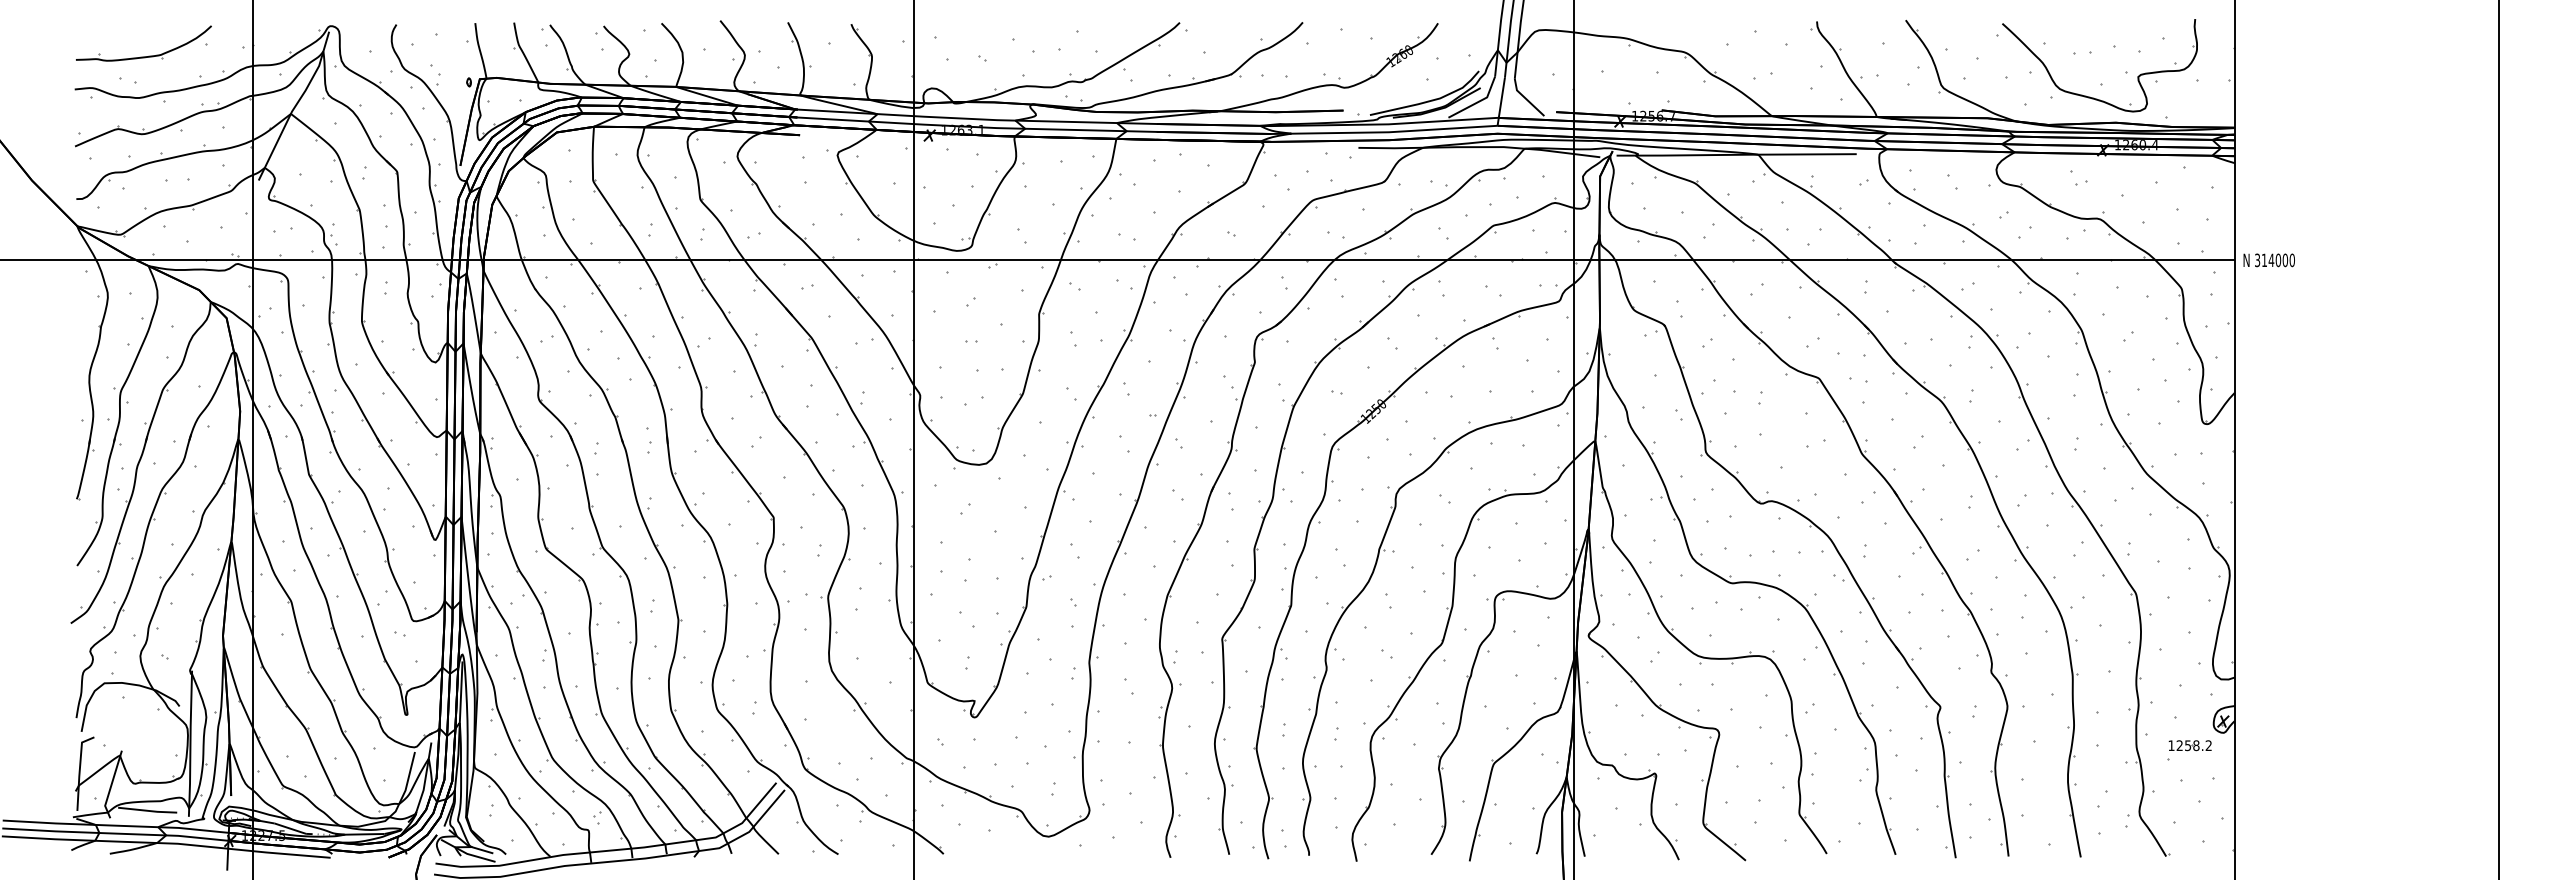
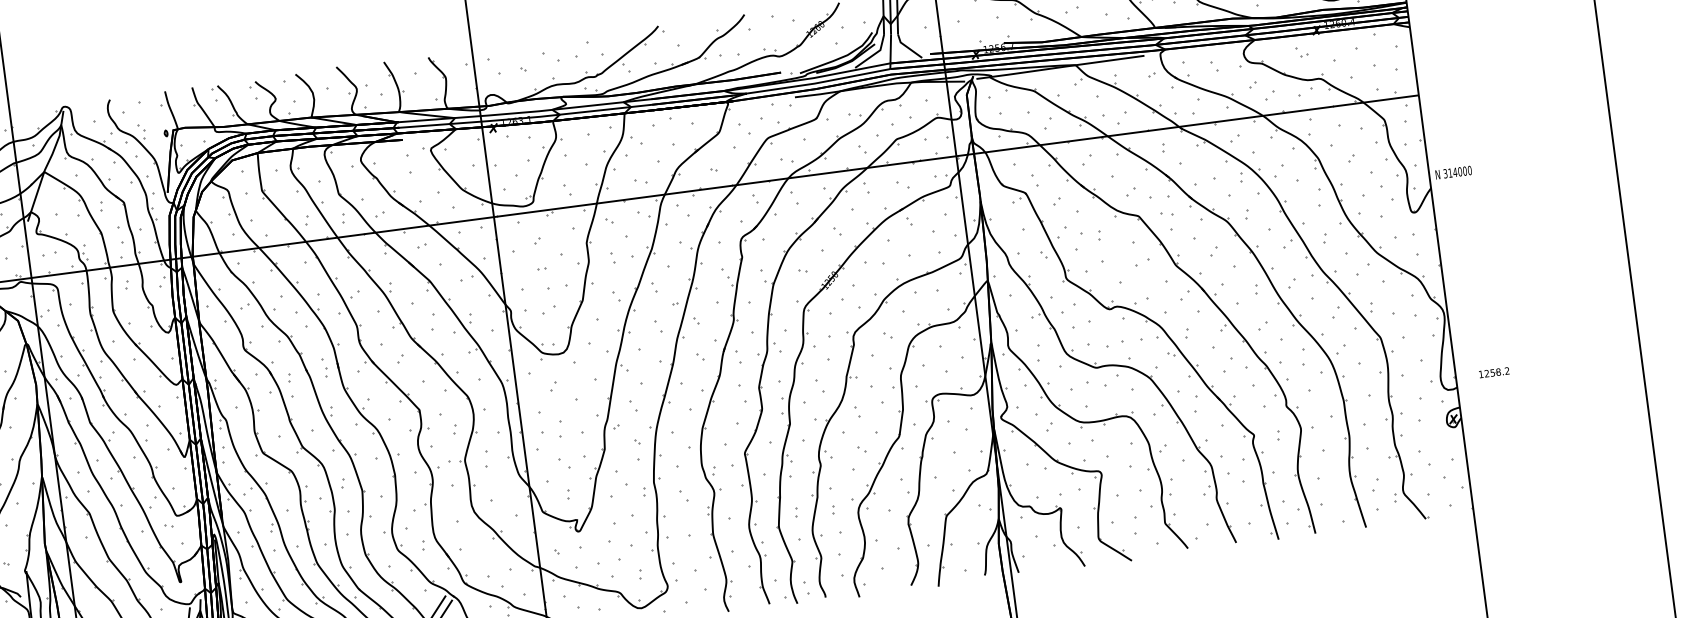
text: (2268, 260) -> (1453, 172), moved
part: (2189, 745) -> (1493, 372), moved

